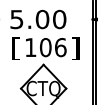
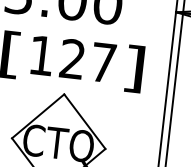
text: (53, 47) -> (88, 60), 106 -> 127

